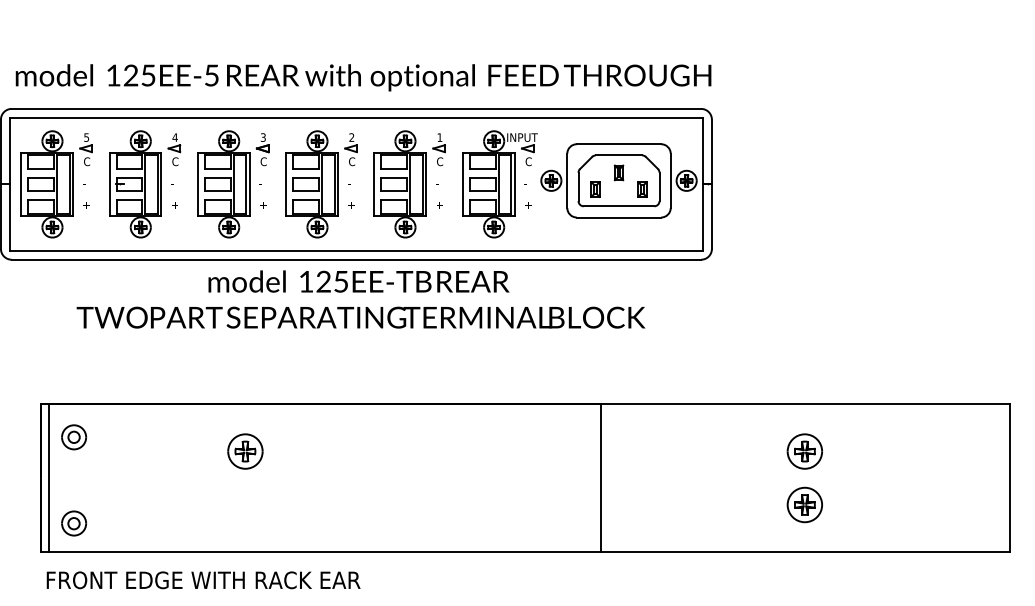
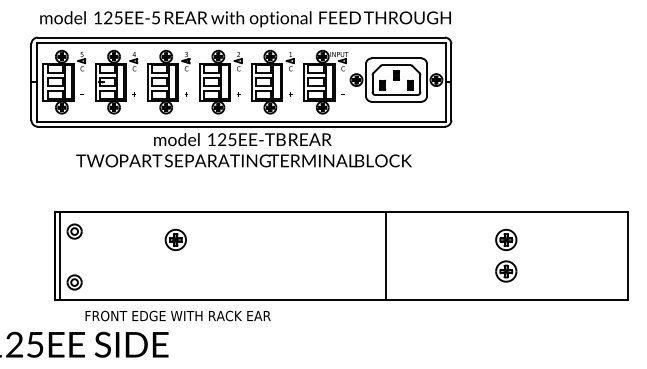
text: (202, 579) -> (177, 315), moved

